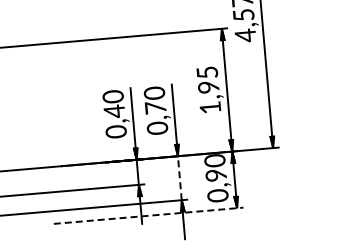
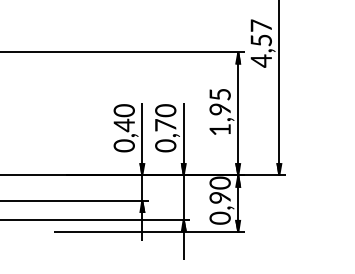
line: (179, 178) -> (183, 197), dashed -> solid
line: (148, 216) -> (149, 232), dashed -> solid

